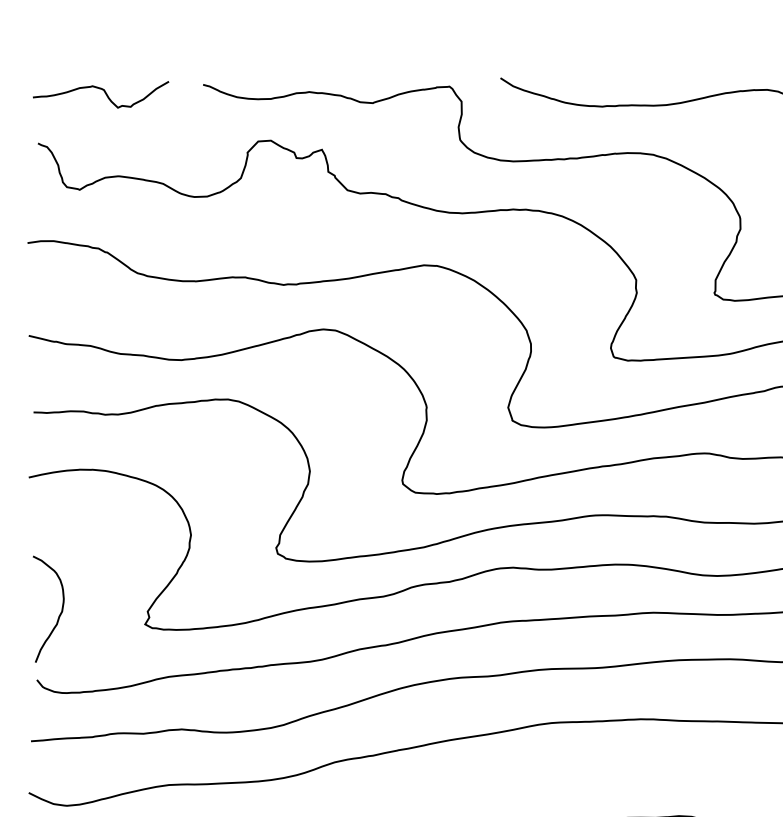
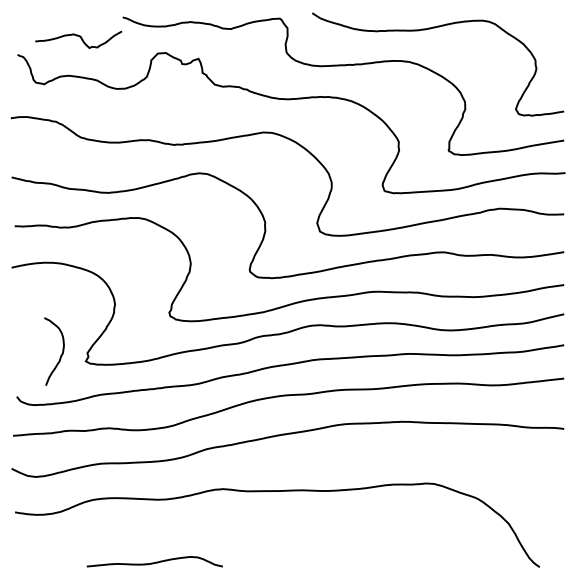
curve: (102, 91) -> (79, 37), moved
curve: (58, 615) -> (60, 355), moved

